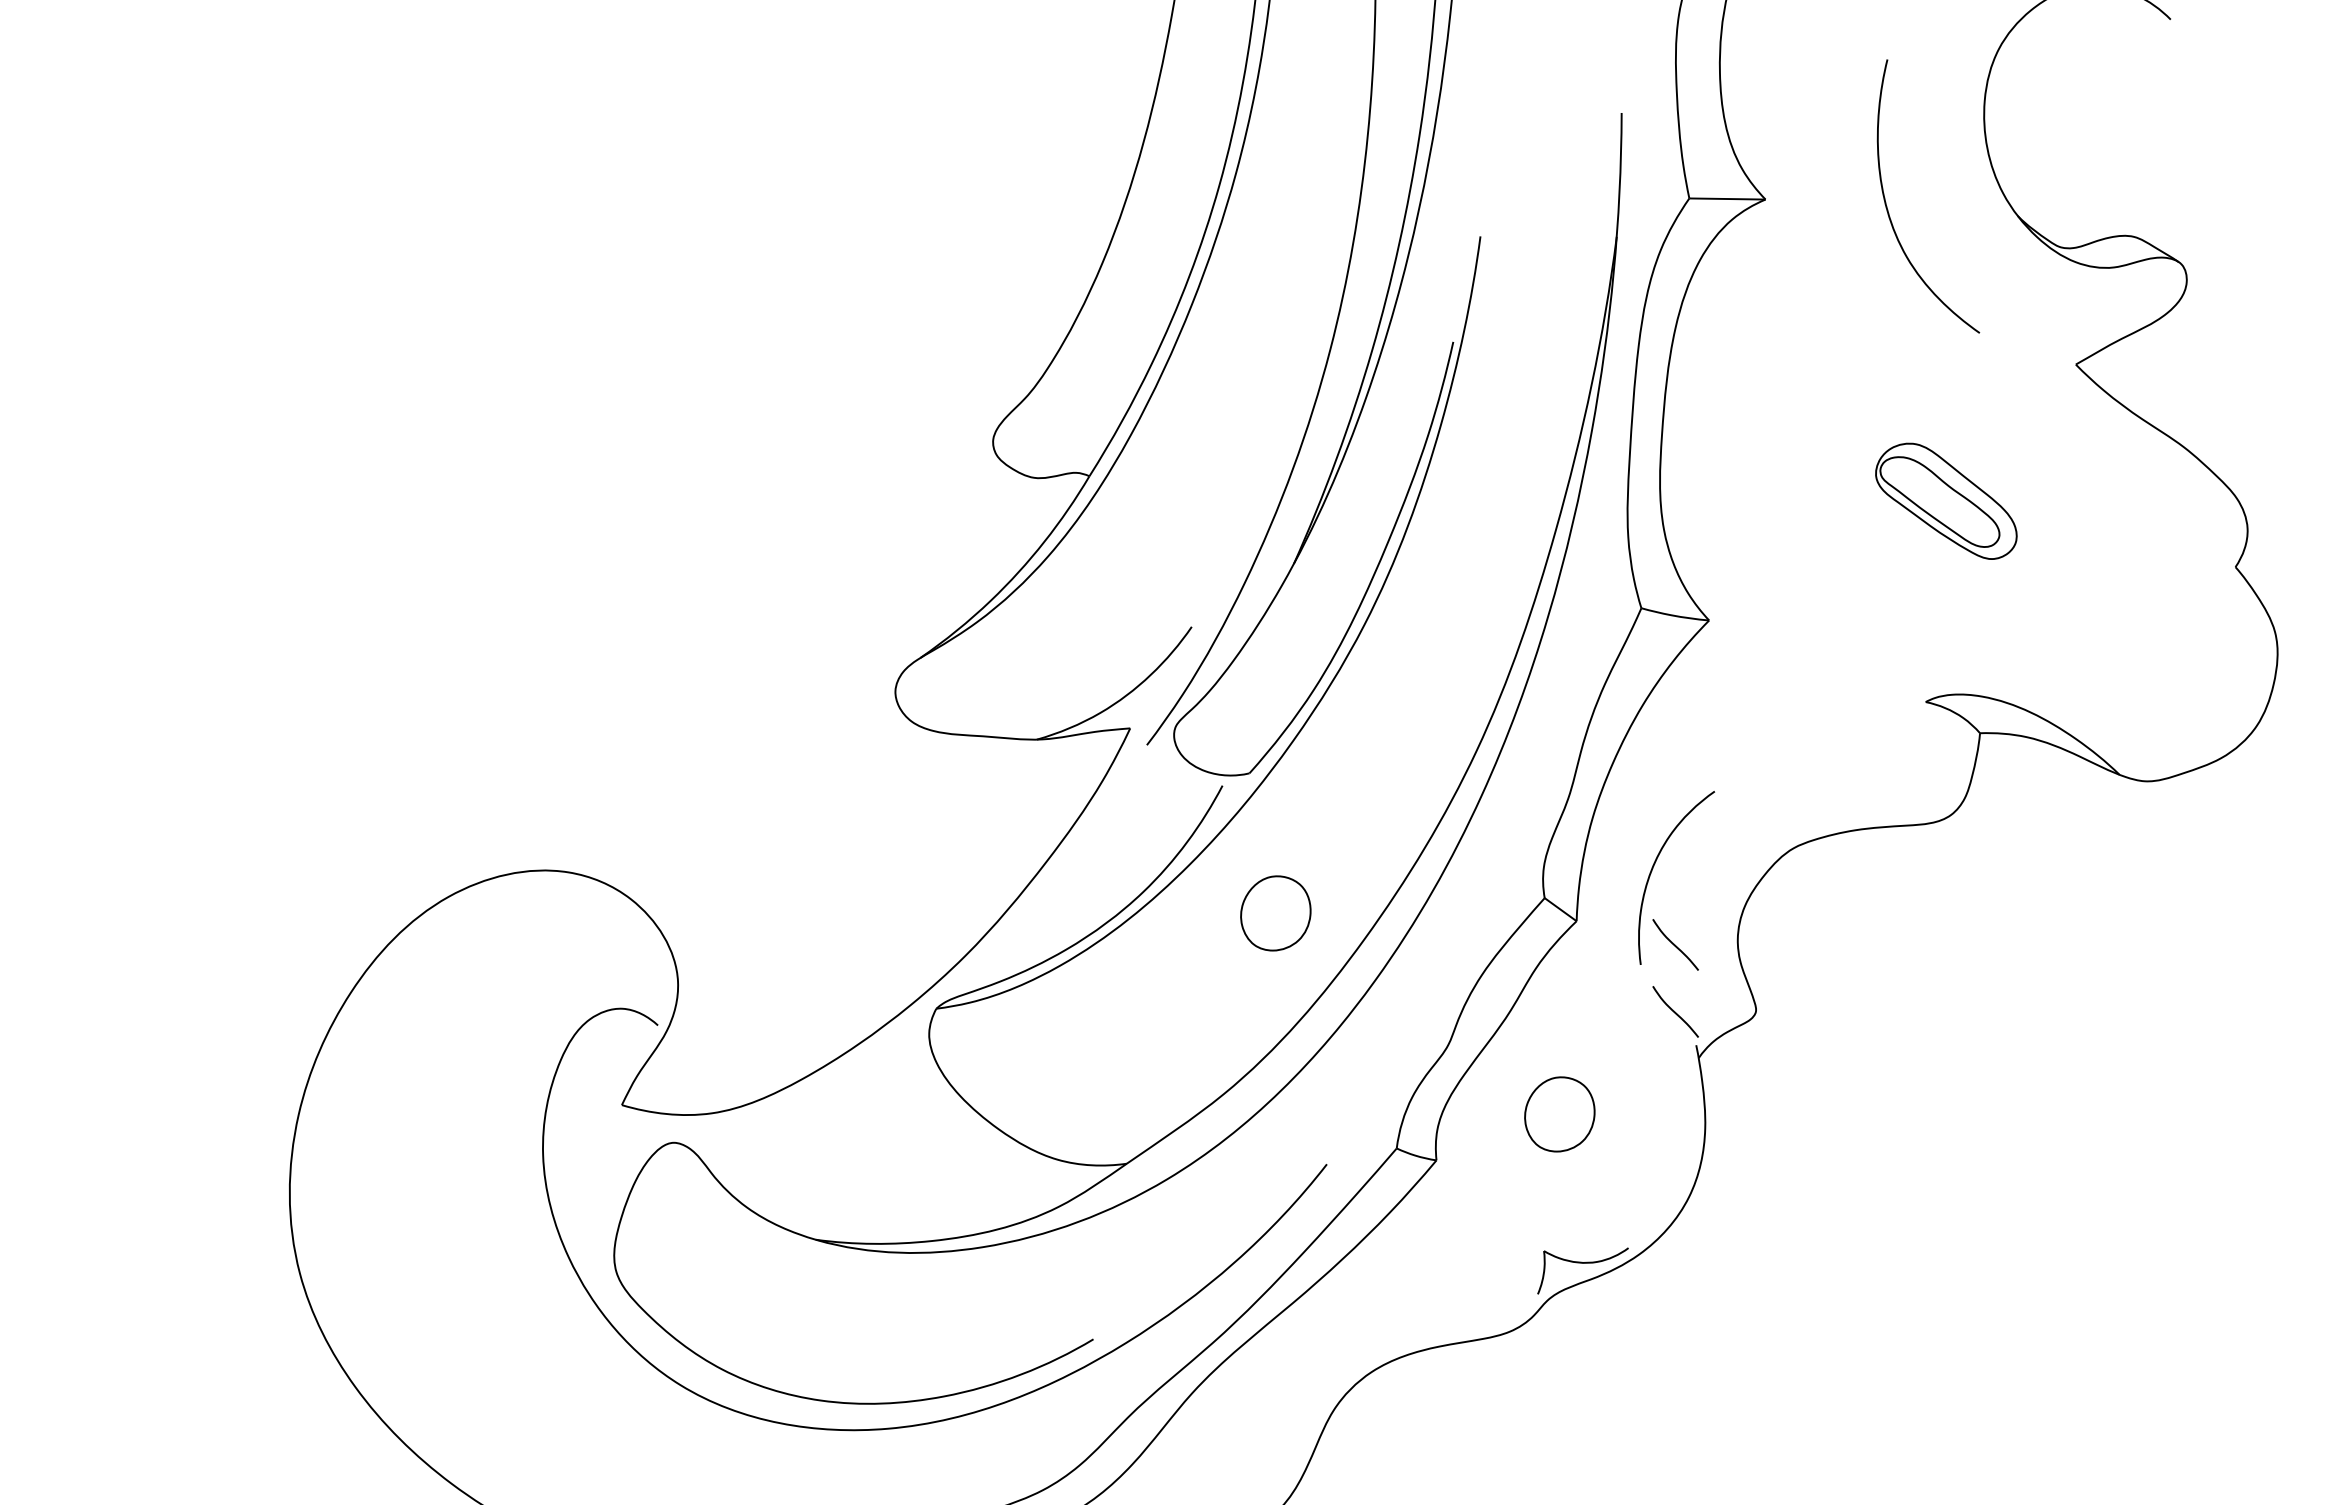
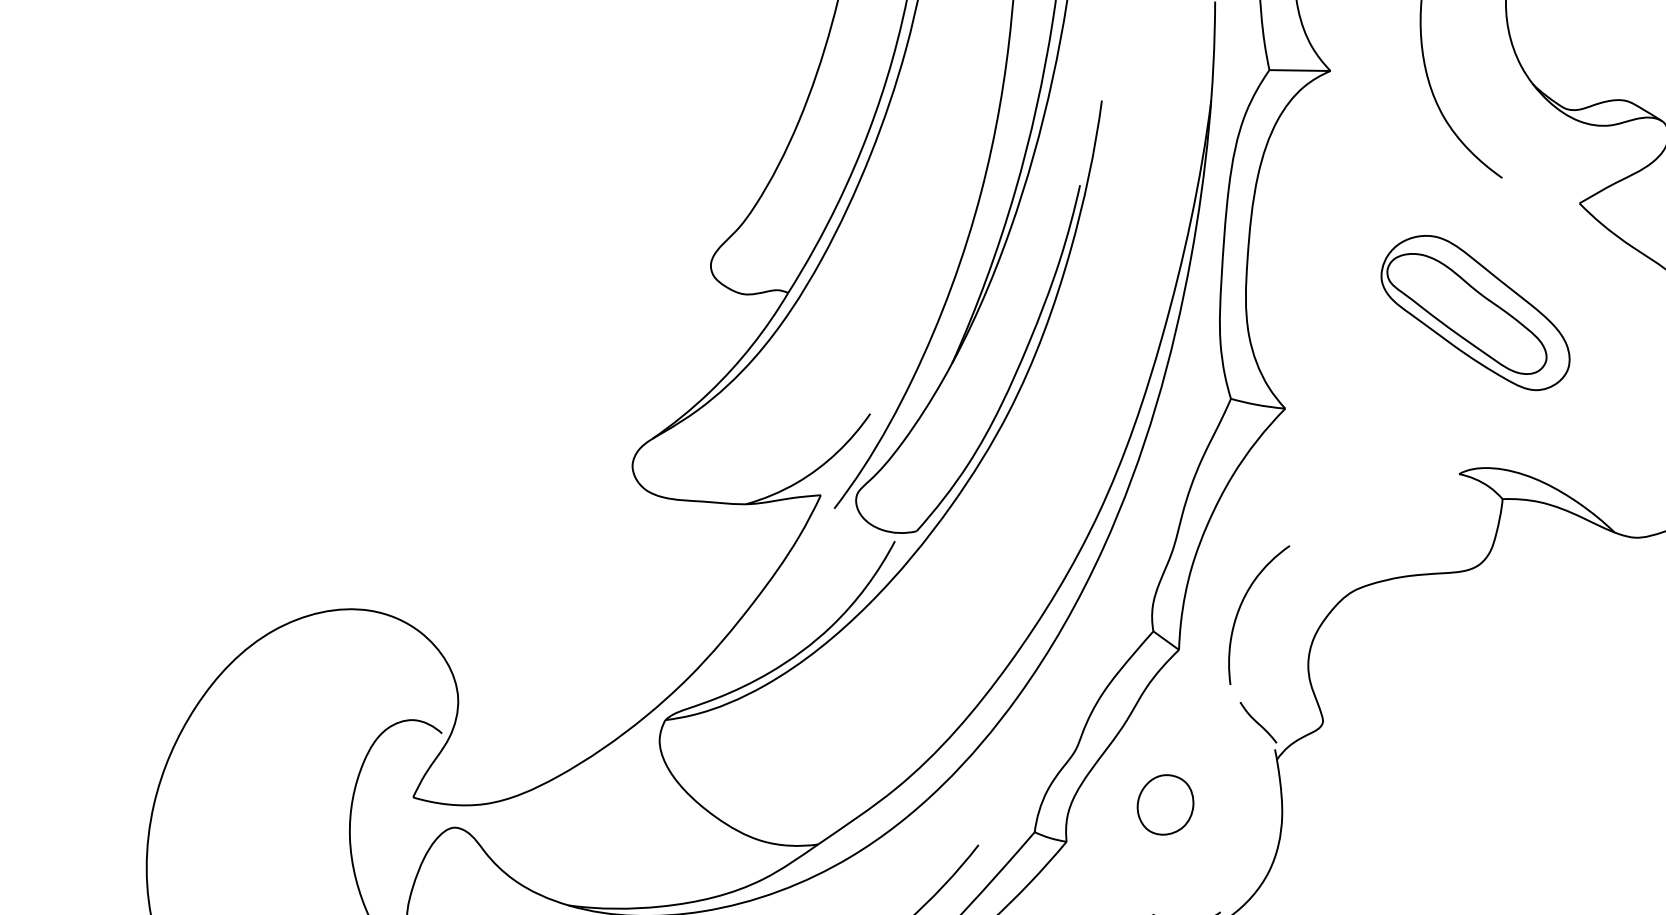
part: (1946, 501) -> (1475, 313), size x1.67
part: (1275, 913) -> (937, 643), removed
curve: (1675, 944) -> (1258, 668), removed

